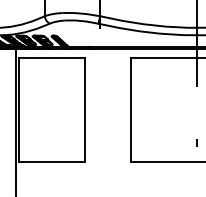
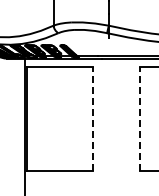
line: (84, 109) -> (93, 118), solid -> dashed
line: (131, 109) -> (140, 118), solid -> dashed

